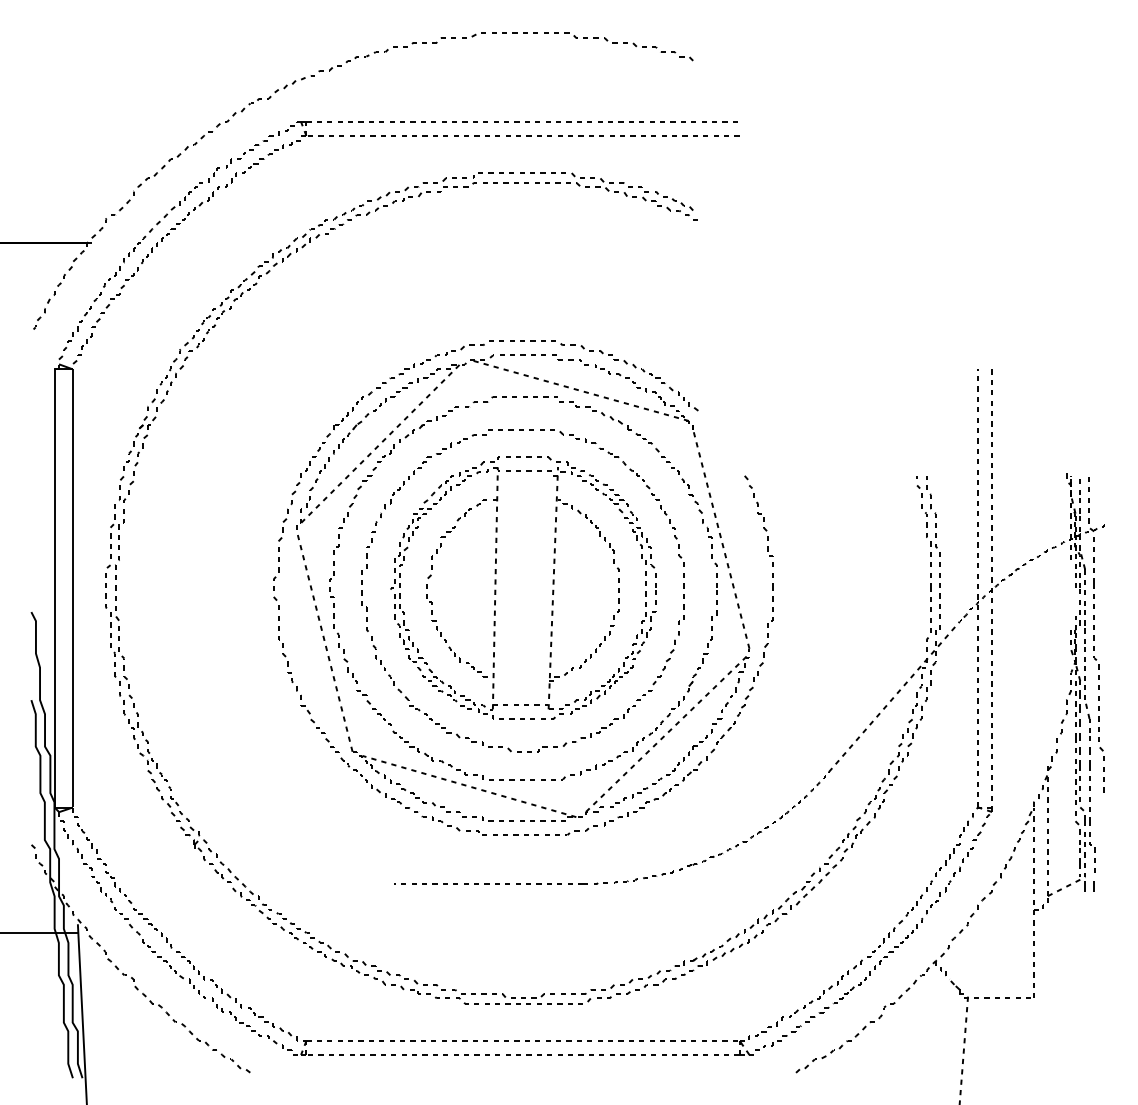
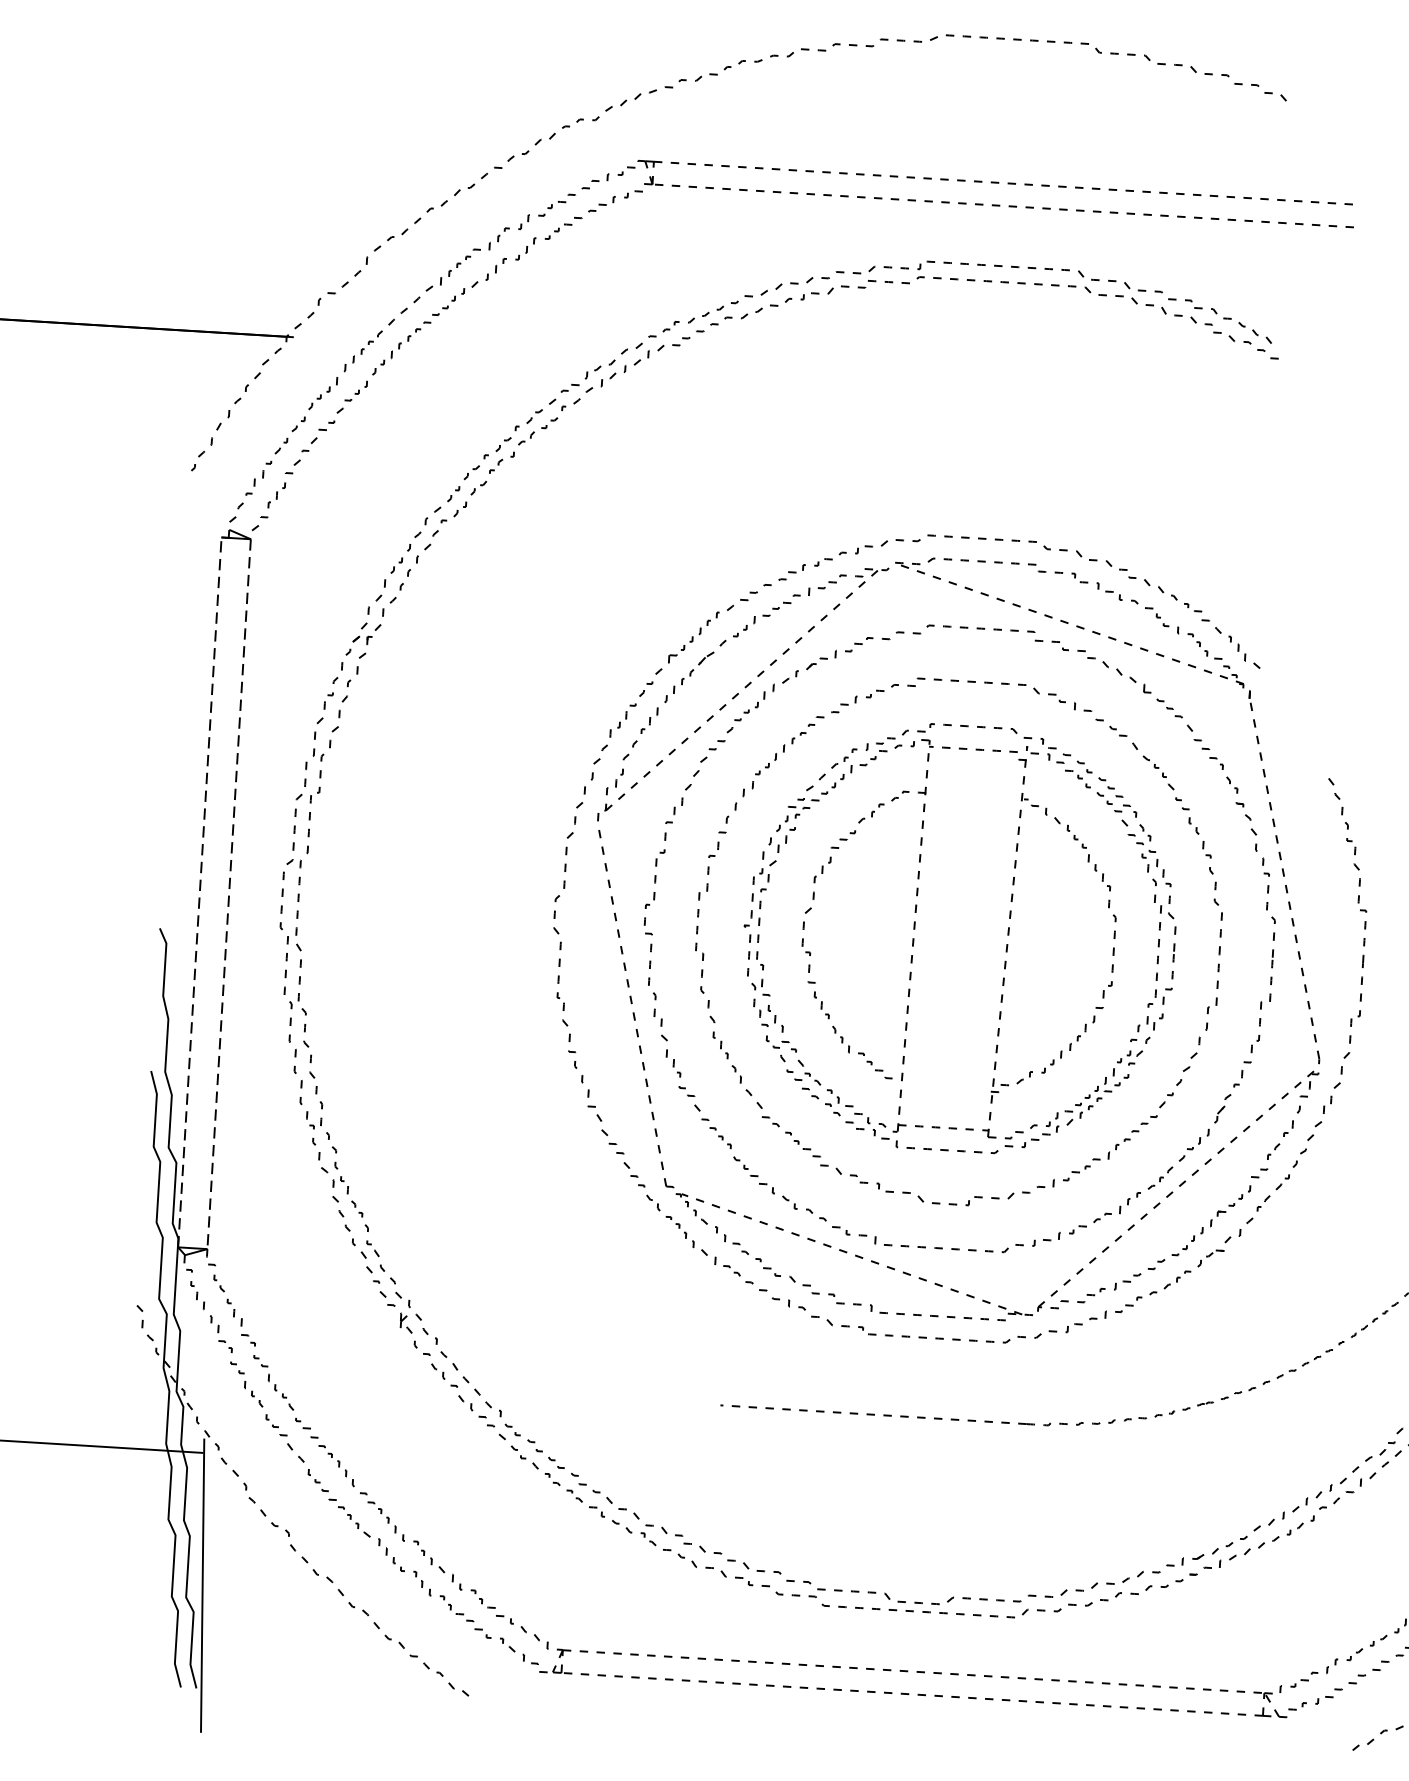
line: (54, 587) -> (199, 890), solid -> dashed
line: (72, 588) -> (228, 894), solid -> dashed

